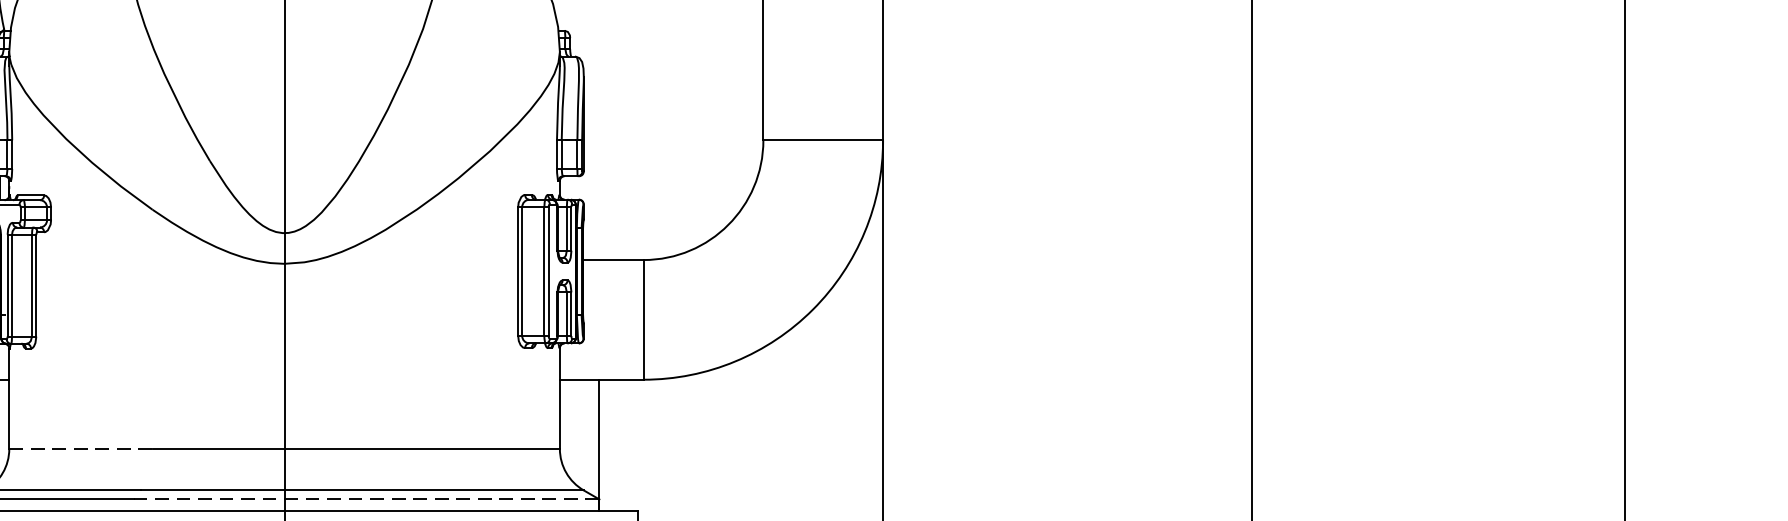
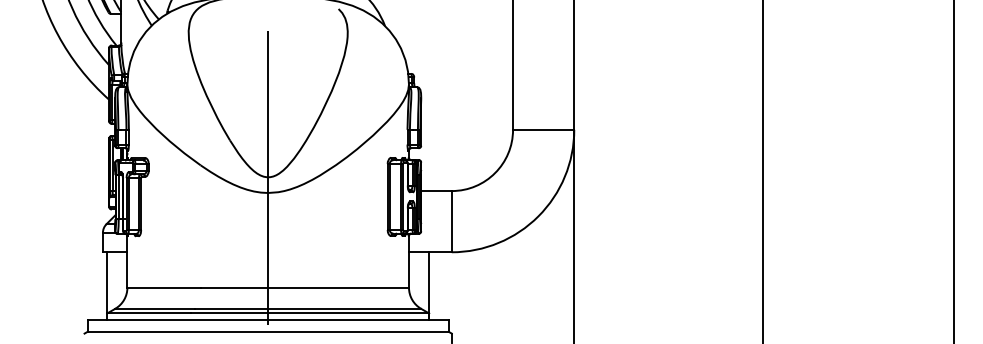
line: (81, 448) -> (164, 287), dashed -> solid
line: (367, 499) -> (310, 313), dashed -> solid

